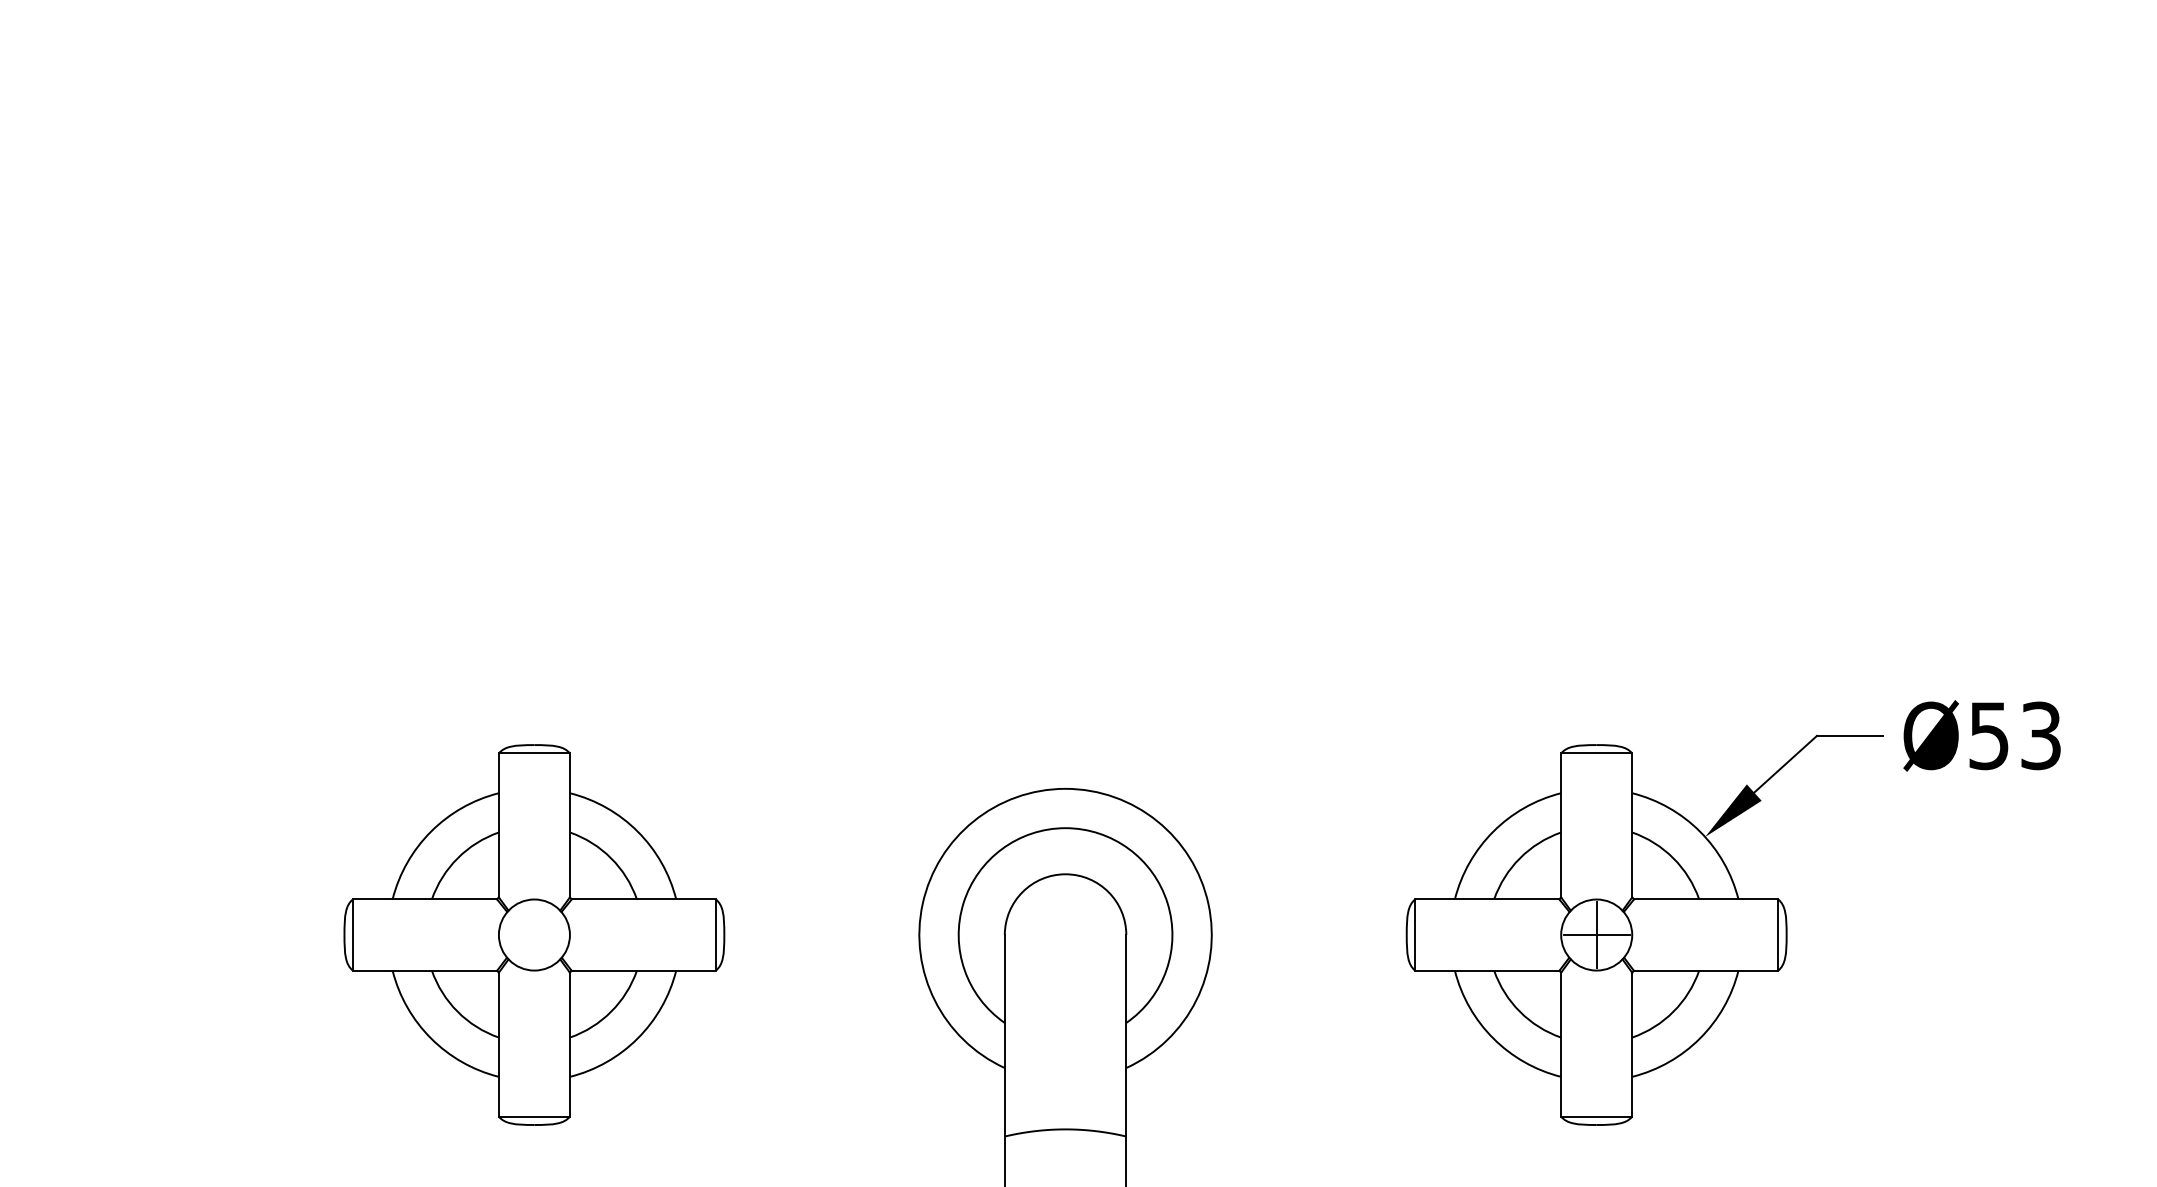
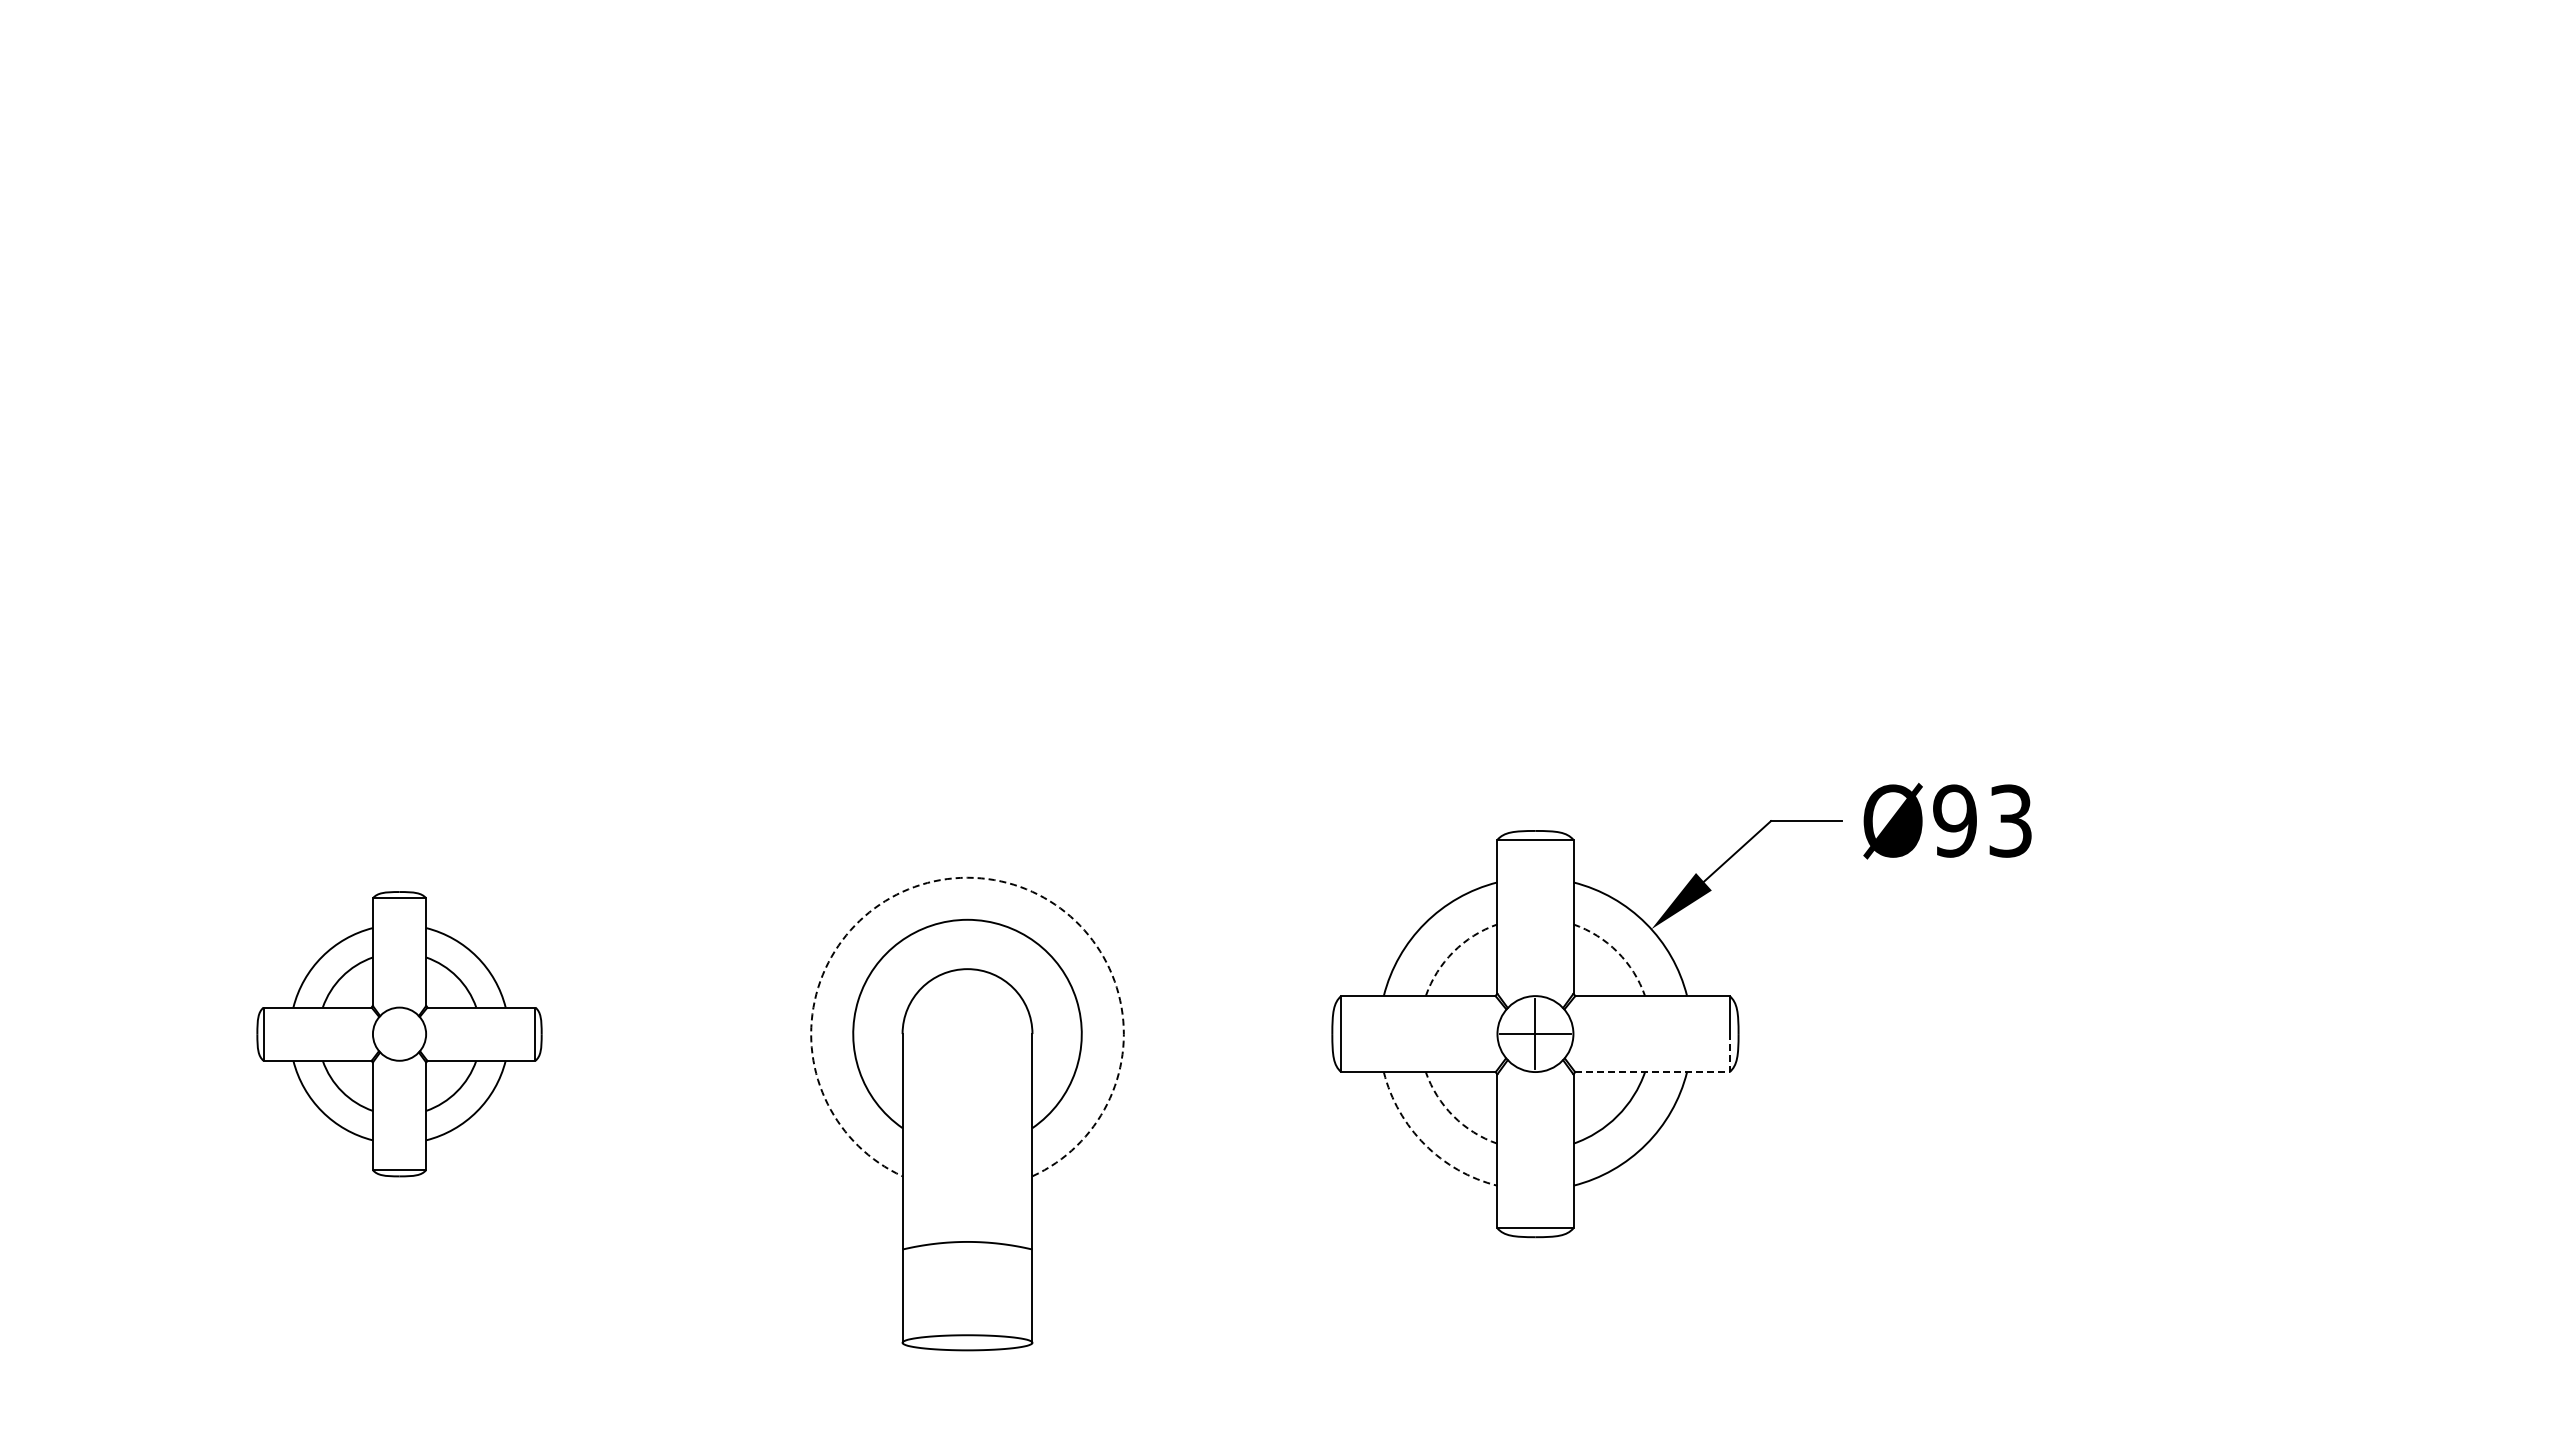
text: (1988, 735) -> (1954, 820), Ø53 -> Ø93
arc: (1065, 788) -> (967, 877), solid -> dashed
arc: (1520, 858) -> (1453, 952), solid -> dashed
arc: (1673, 858) -> (1617, 952), solid -> dashed
part: (534, 935) -> (399, 1034), size x0.7
line: (1724, 970) -> (1672, 1072), solid -> dashed
arc: (1520, 1012) -> (1453, 1116), solid -> dashed
arc: (1492, 1038) -> (1424, 1144), solid -> dashed

